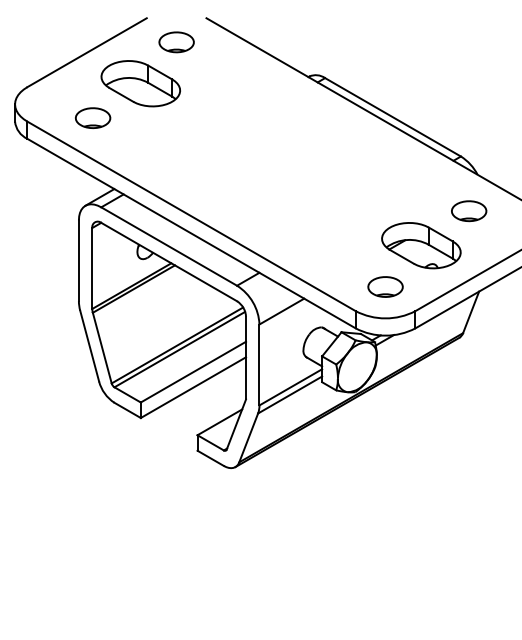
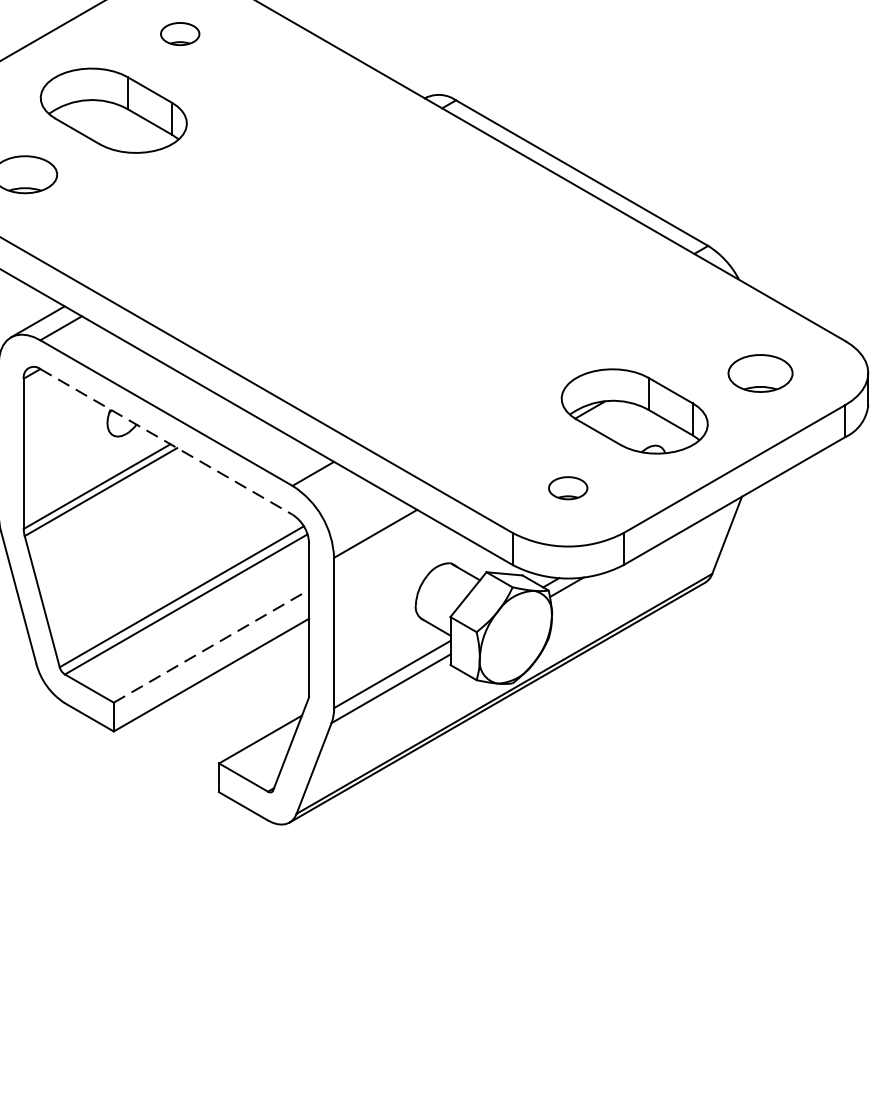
part: (176, 42) -> (180, 34), size x0.6
part: (469, 211) -> (761, 374), moved
line: (169, 262) -> (167, 442), solid -> dashed
part: (385, 286) -> (568, 487), size x0.6
line: (193, 372) -> (211, 646), solid -> dashed

